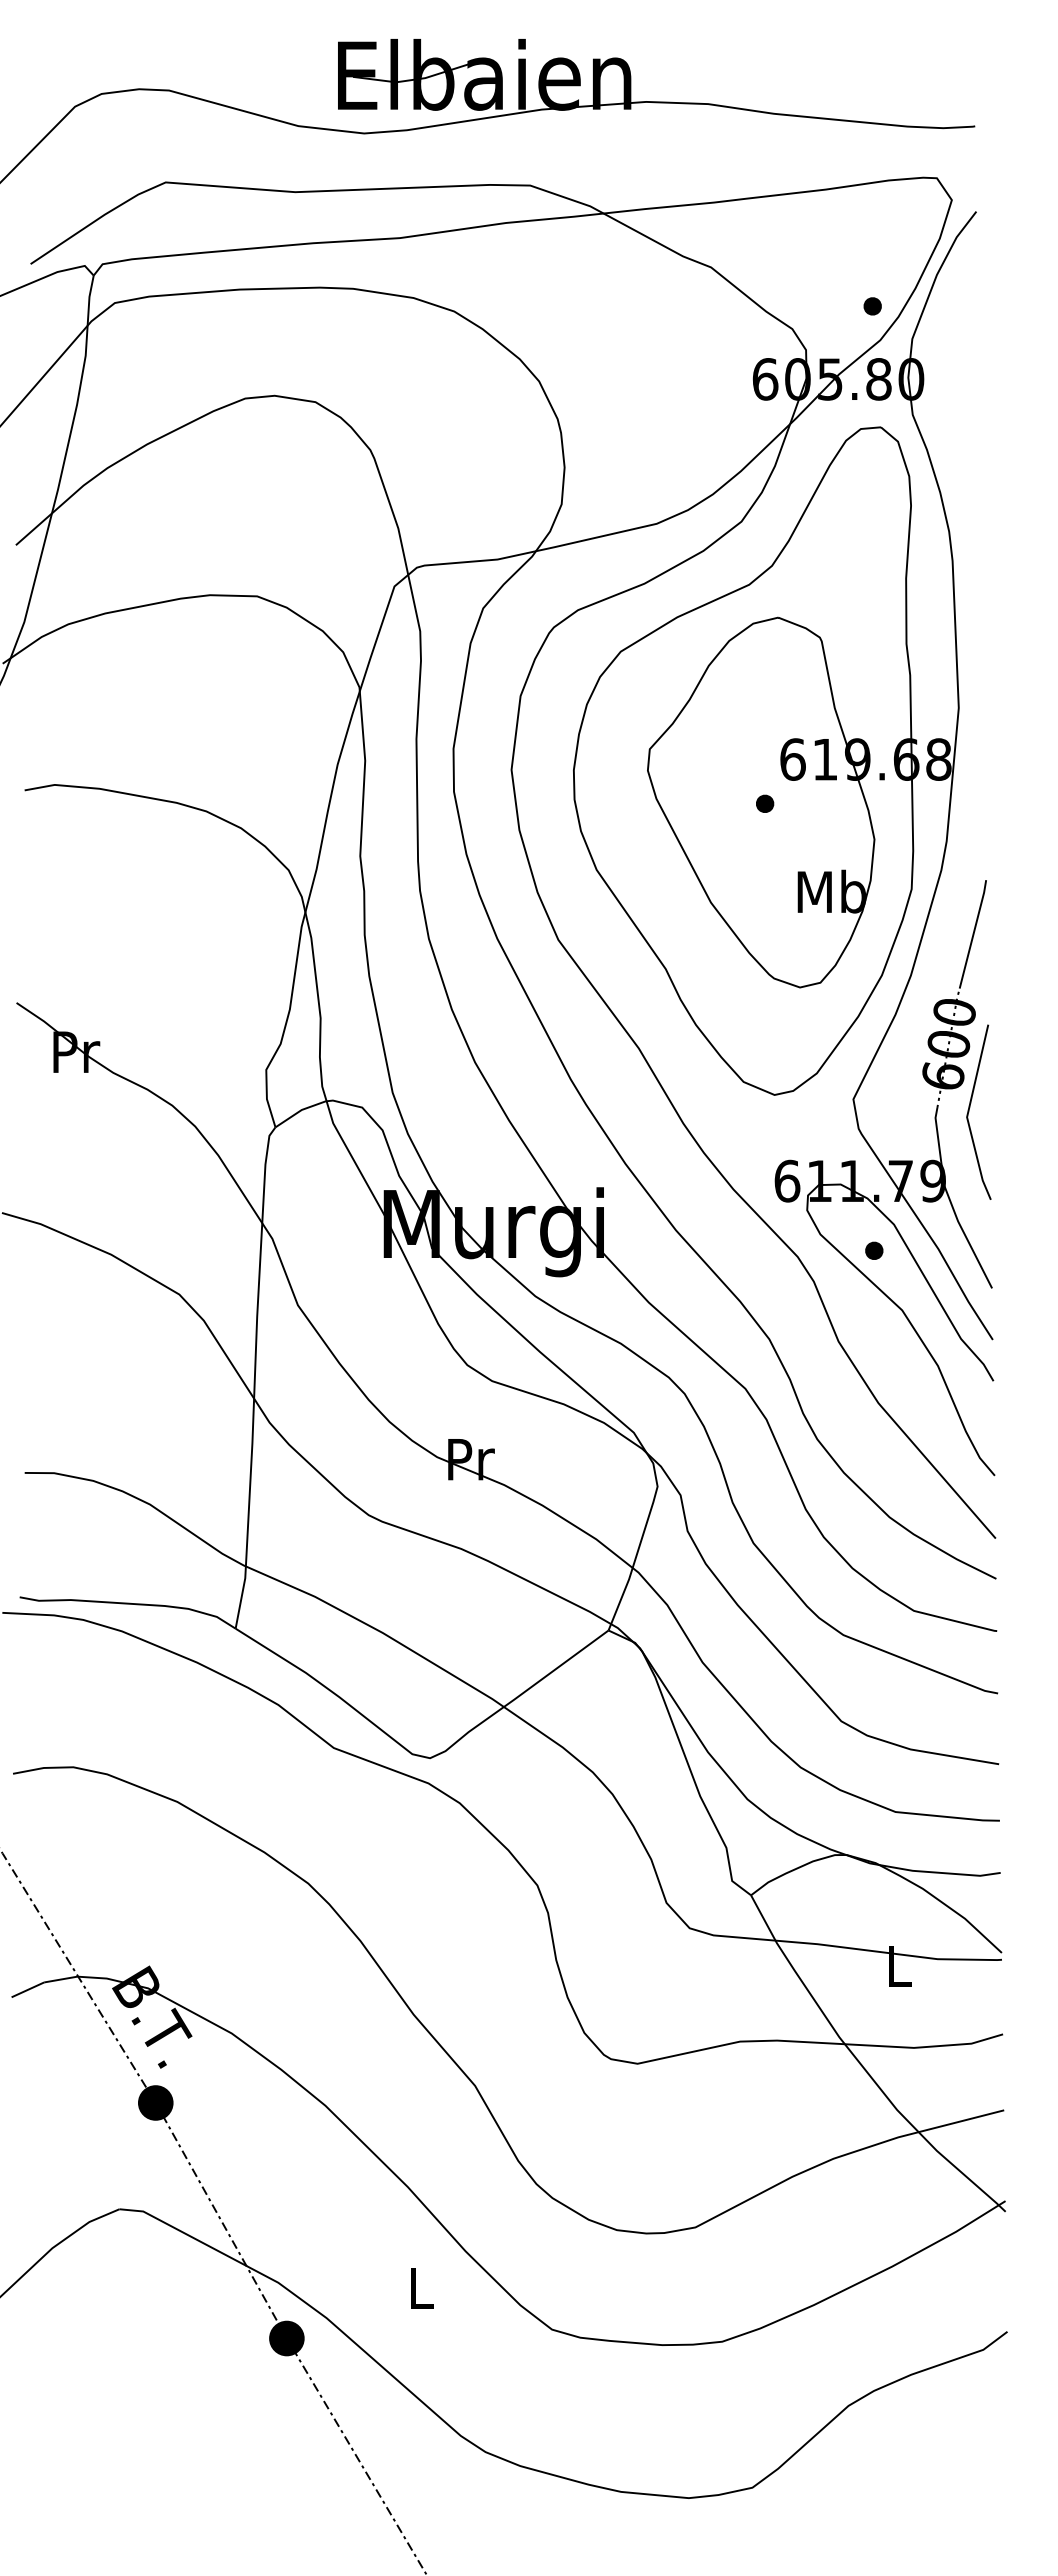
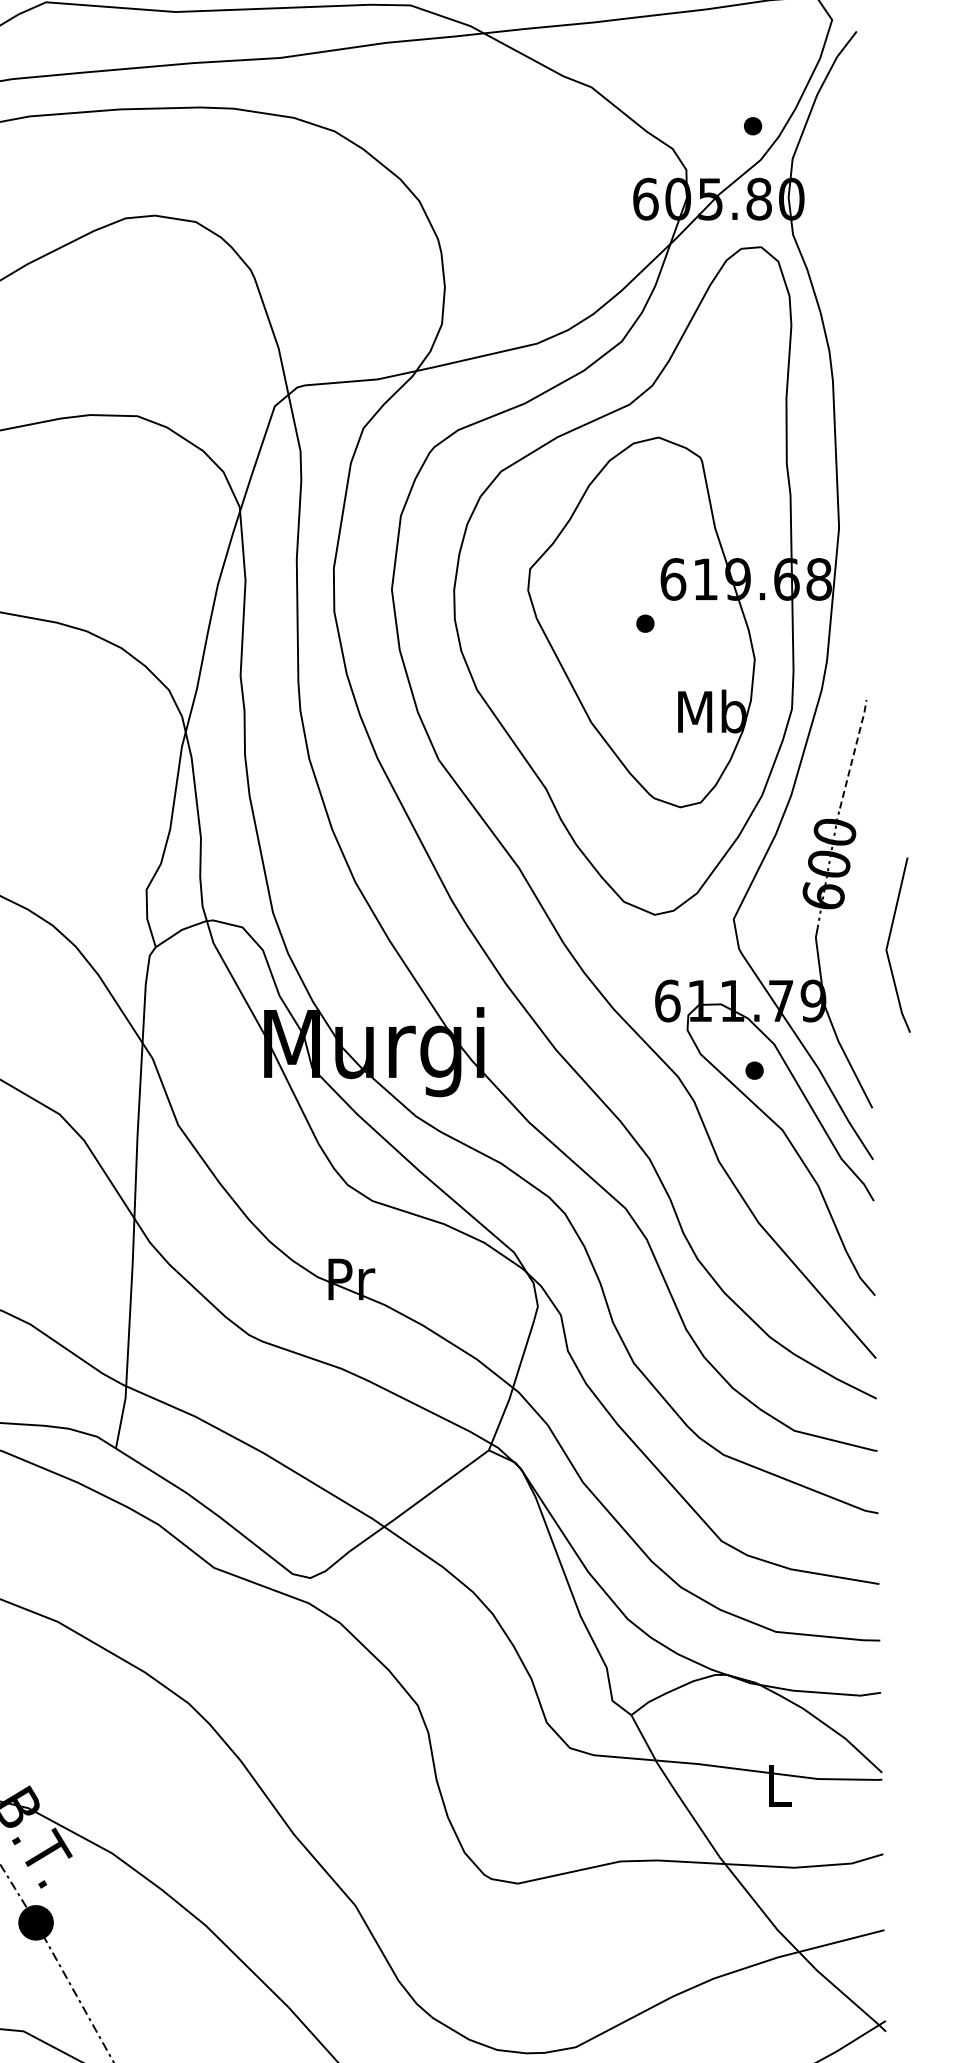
line: (973, 933) -> (853, 753), solid -> dashed
line: (970, 1107) -> (889, 940), moved

